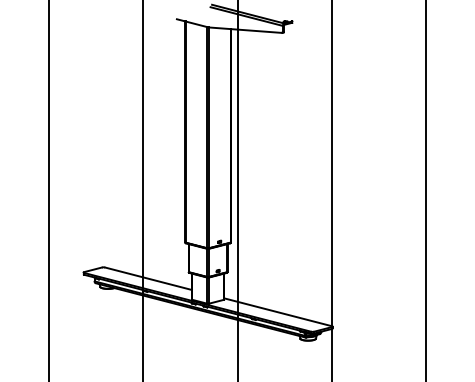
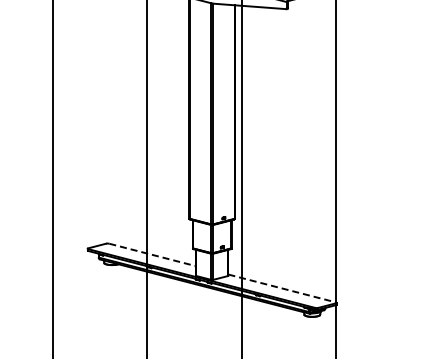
line: (148, 278) -> (152, 254), solid -> dashed
line: (278, 312) -> (282, 288), solid -> dashed

